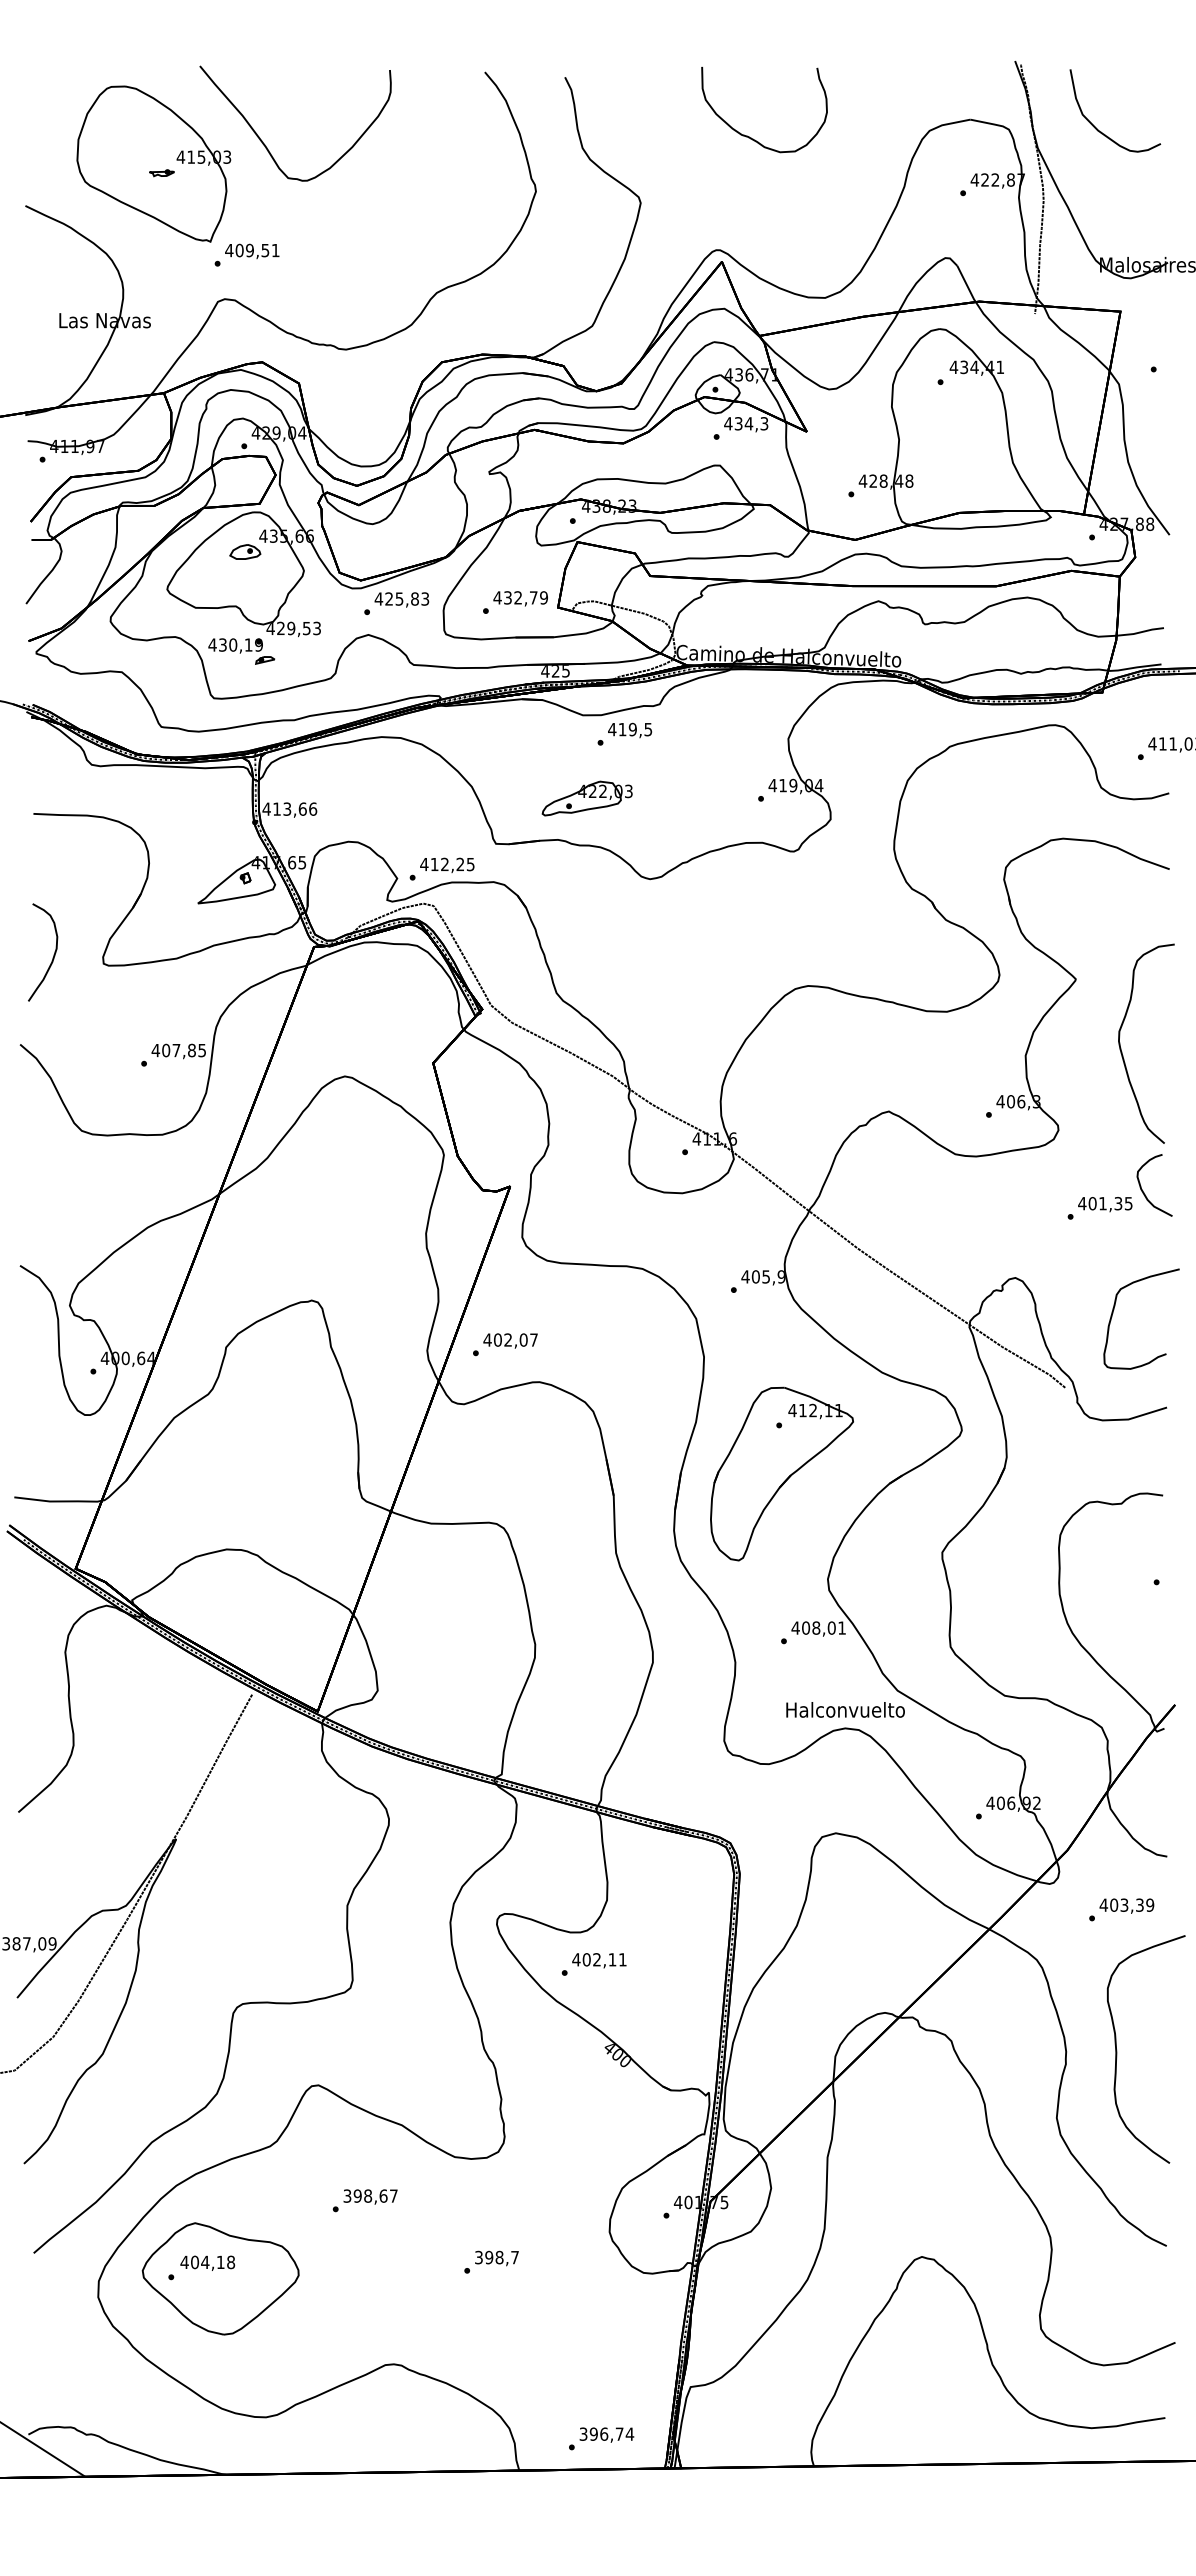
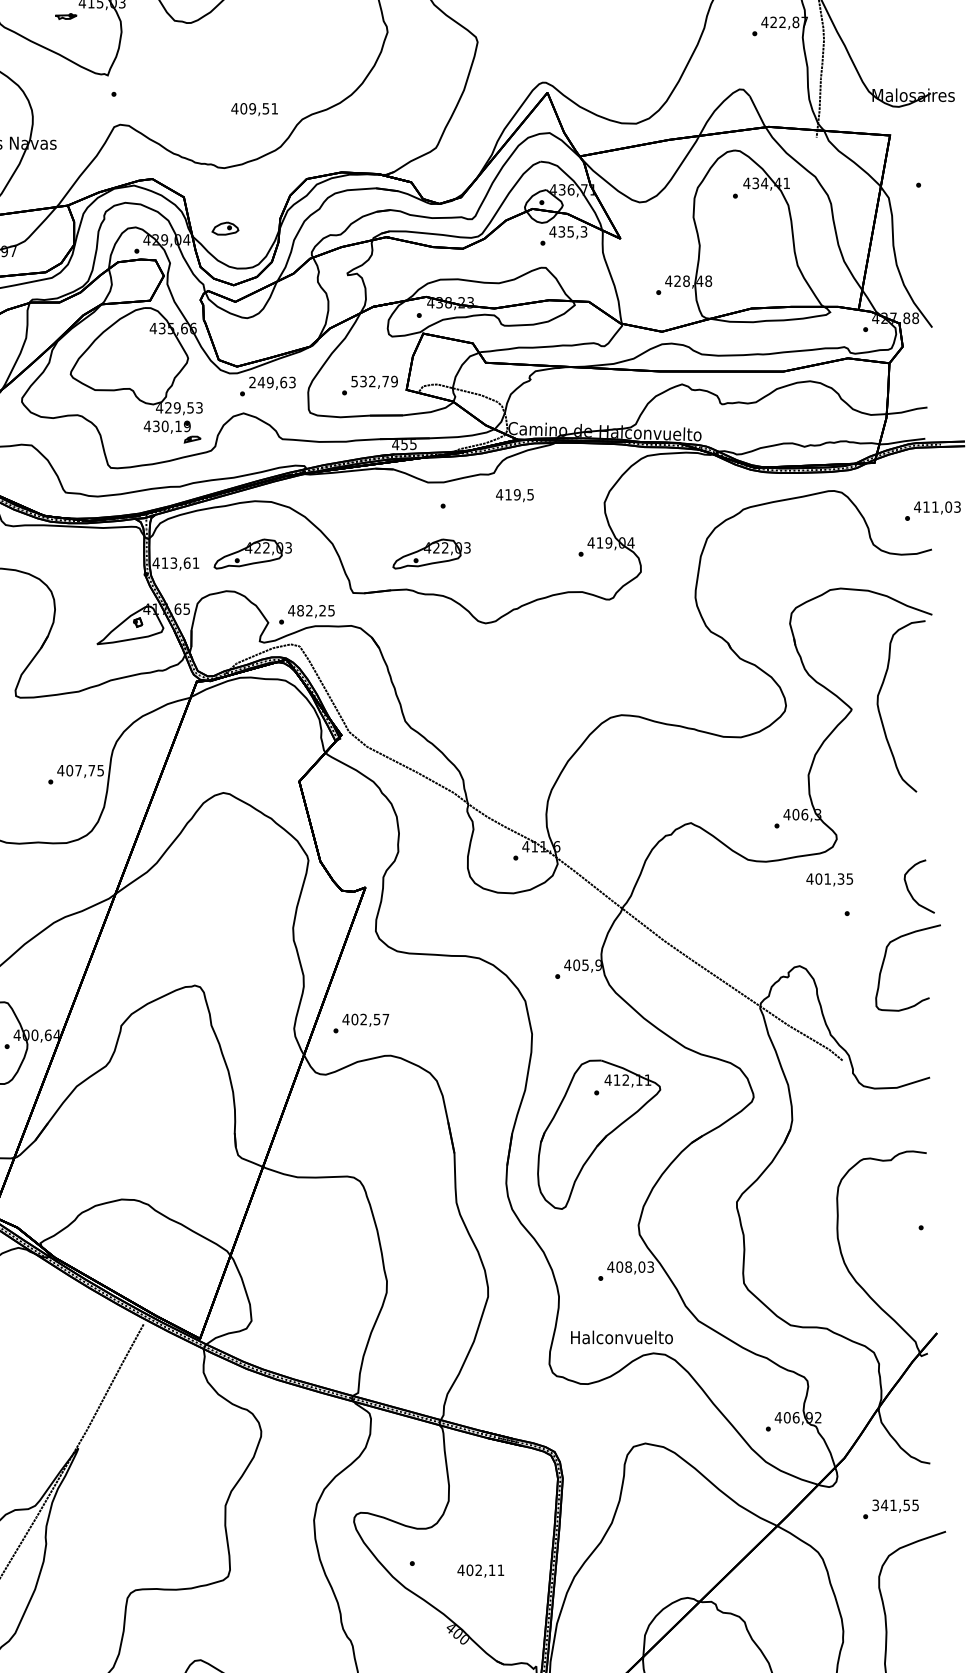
text: (252, 251) -> (254, 109), moved
text: (748, 423) -> (570, 231), 434,3 -> 435,3
part: (245, 551) -> (225, 228), moved
text: (497, 597) -> (354, 381), 432,79 -> 532,79
text: (396, 598) -> (267, 382), 425,83 -> 249,63
part: (241, 651) -> (172, 431), moved
text: (555, 671) -> (404, 444), 425 -> 455
text: (630, 730) -> (515, 495), moved
part: (378, 798) -> (252, 554), added
text: (313, 808) -> (196, 562), 413,66 -> 413,61
text: (434, 864) -> (300, 610), 412,25 -> 482,25
text: (191, 1050) -> (91, 770), 407,85 -> 407,75
curve: (1122, 1051) -> (880, 713), moved
text: (1105, 1204) -> (829, 879), moved
curve: (1113, 1313) -> (884, 963), moved
text: (523, 1339) -> (376, 1019), 402,07 -> 402,57
text: (841, 1627) -> (650, 1266), 408,01 -> 408,03
text: (845, 1709) -> (621, 1337), moved
text: (1126, 1904) -> (895, 1504), 403,39 -> 341,55
text: (599, 1960) -> (480, 1570), moved

